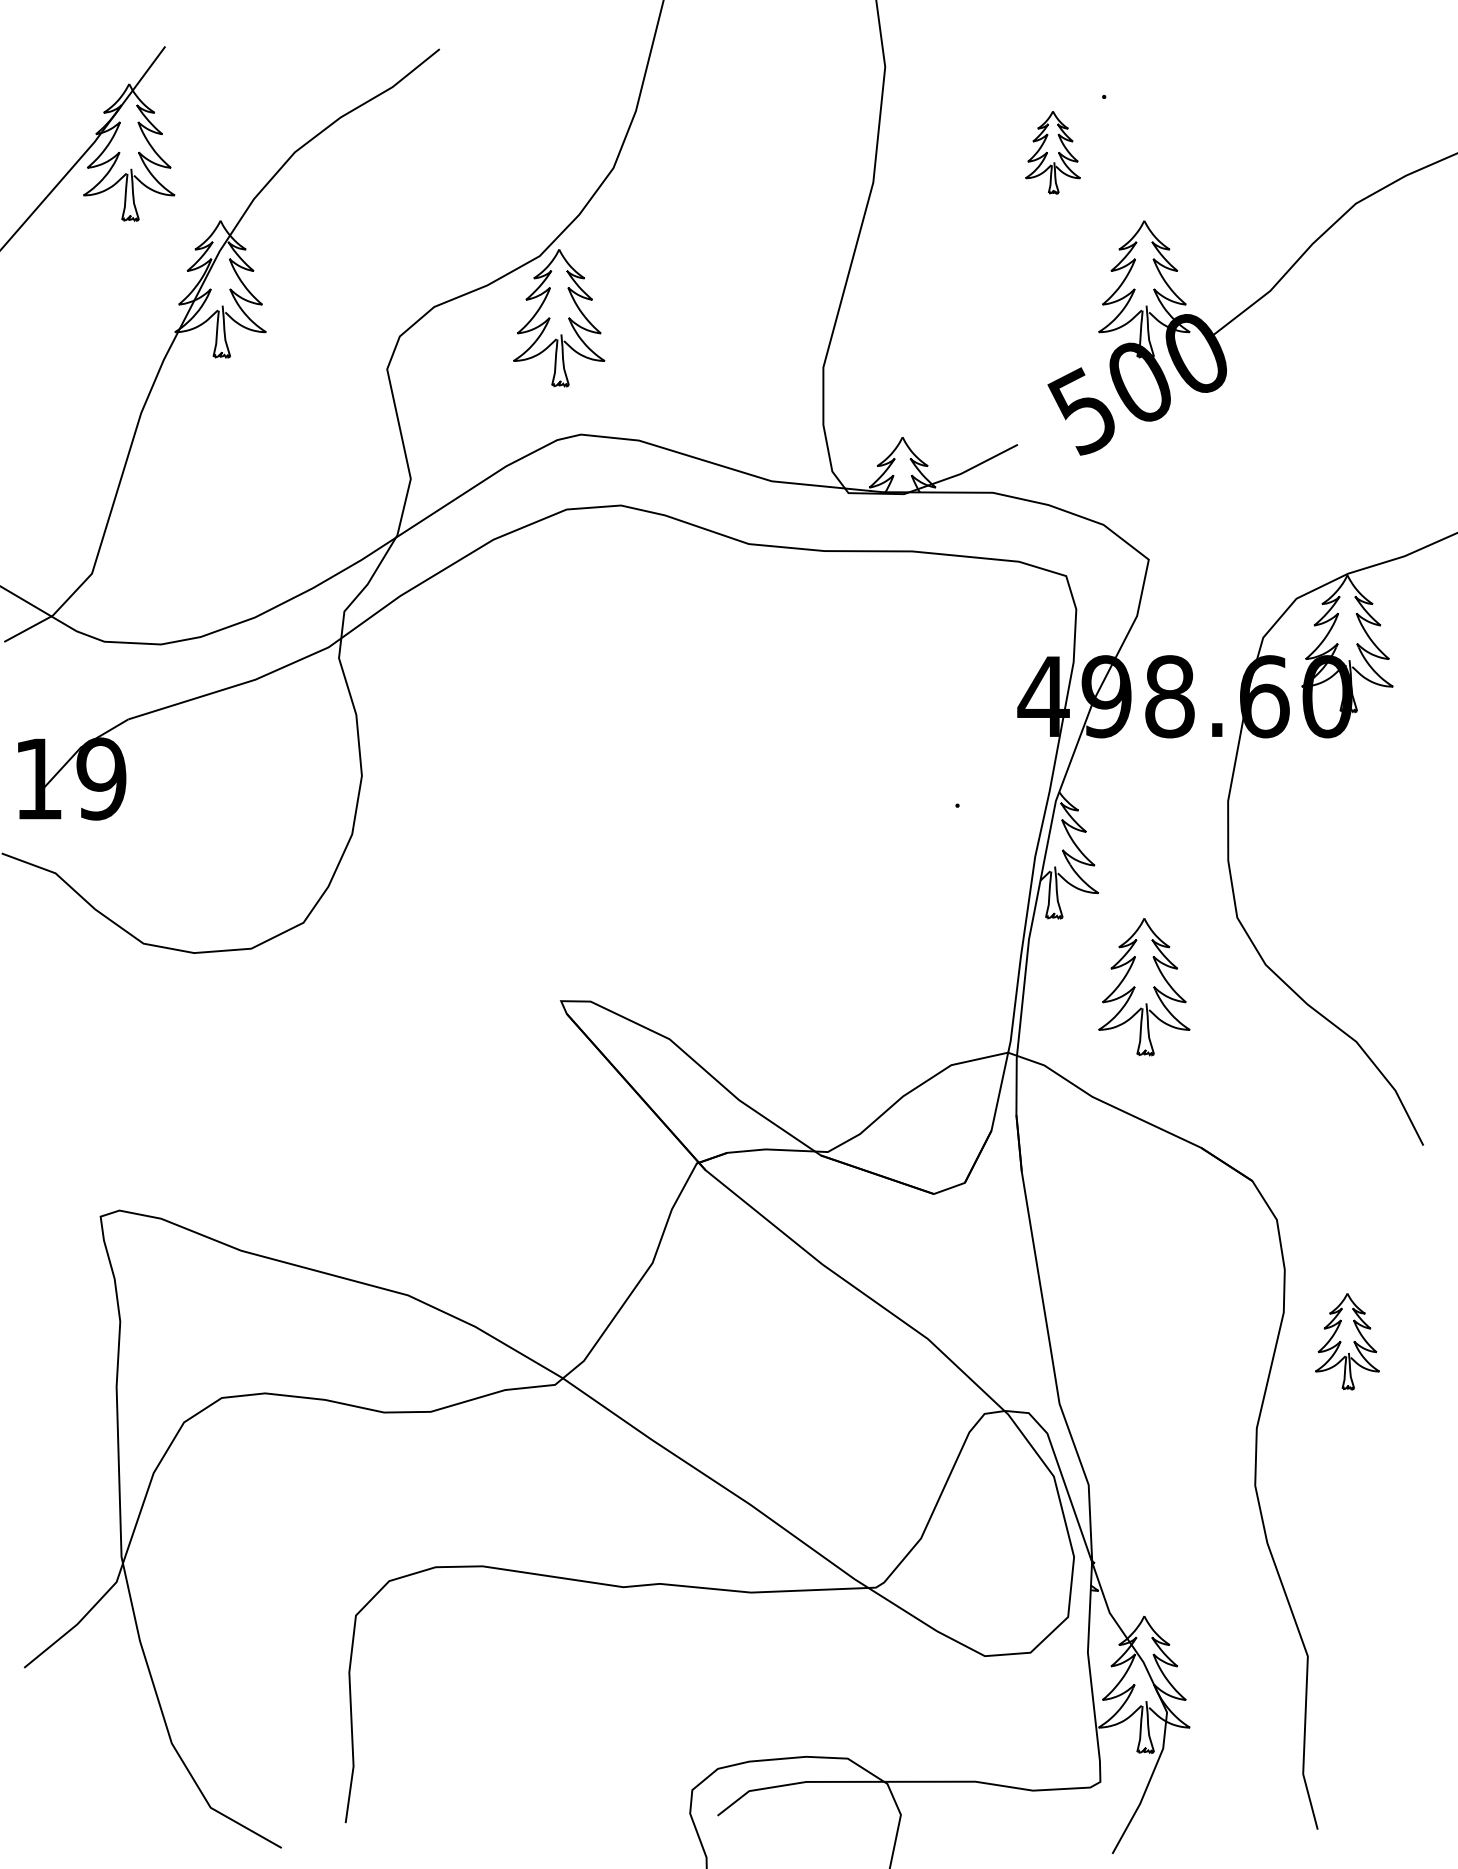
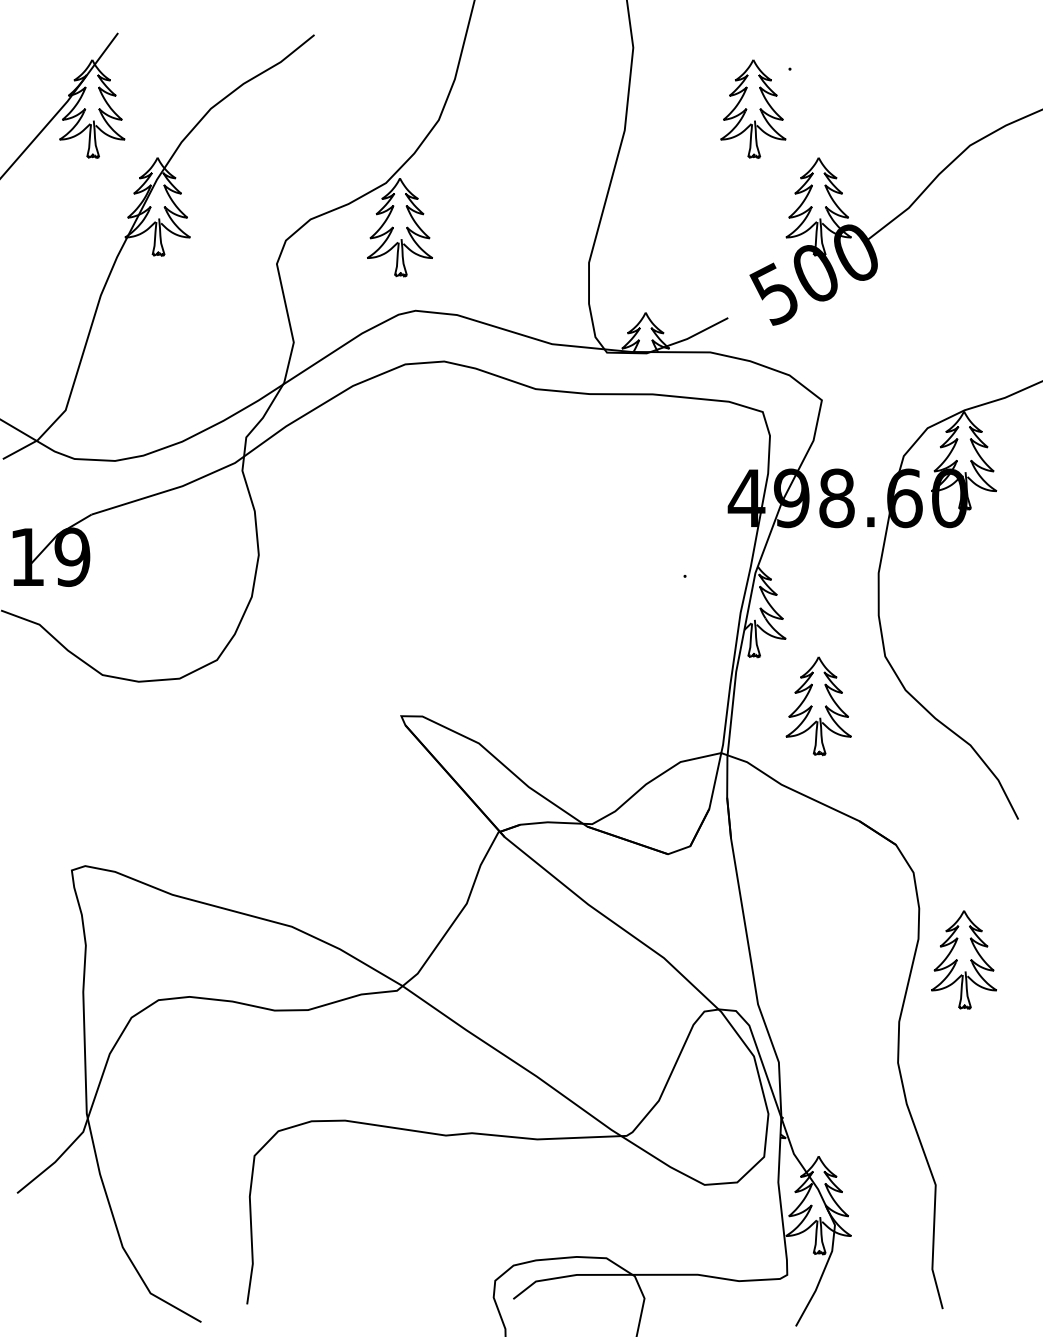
part: (1052, 152) -> (752, 108), size x1.67
part: (1347, 1341) -> (964, 959), size x1.43

